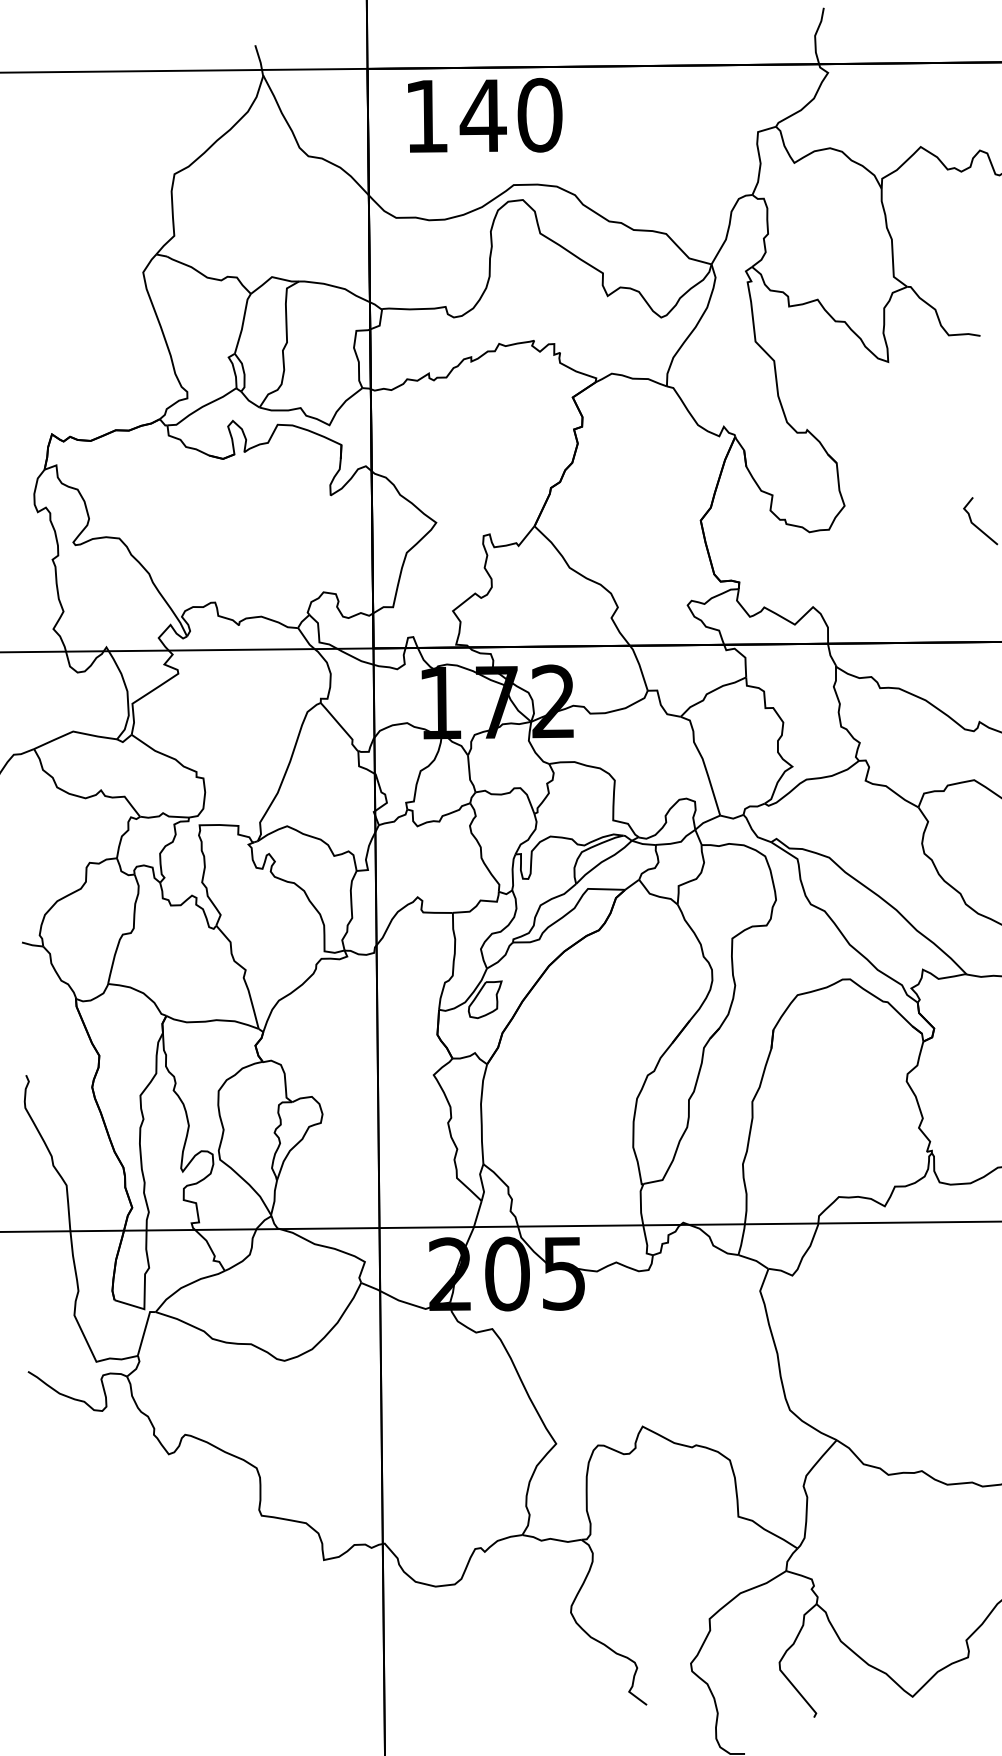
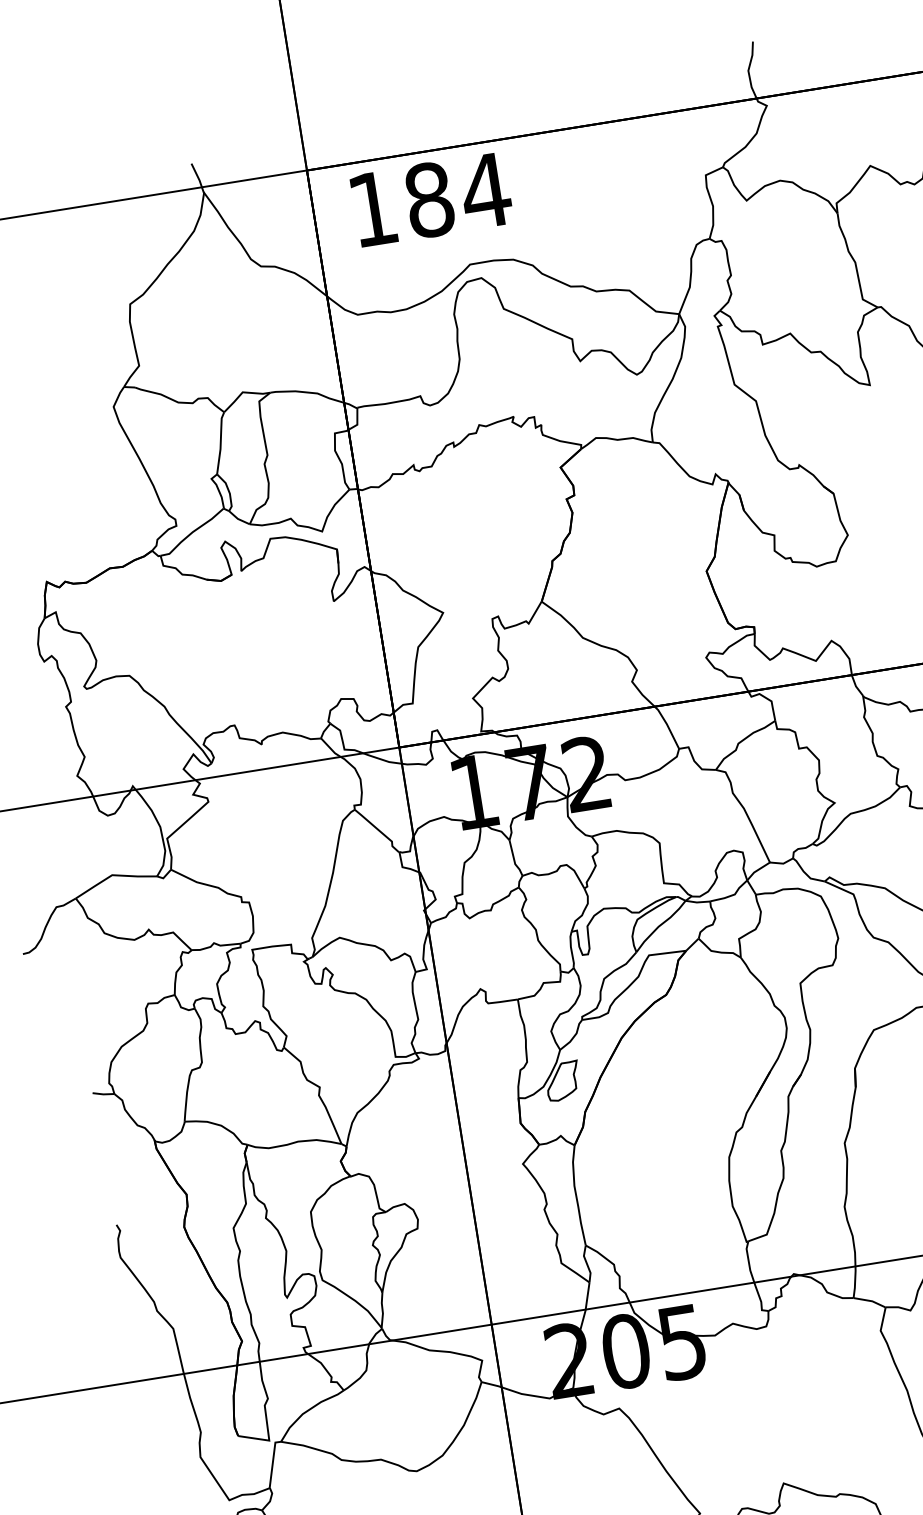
text: (511, 115) -> (457, 195), 140 -> 184

